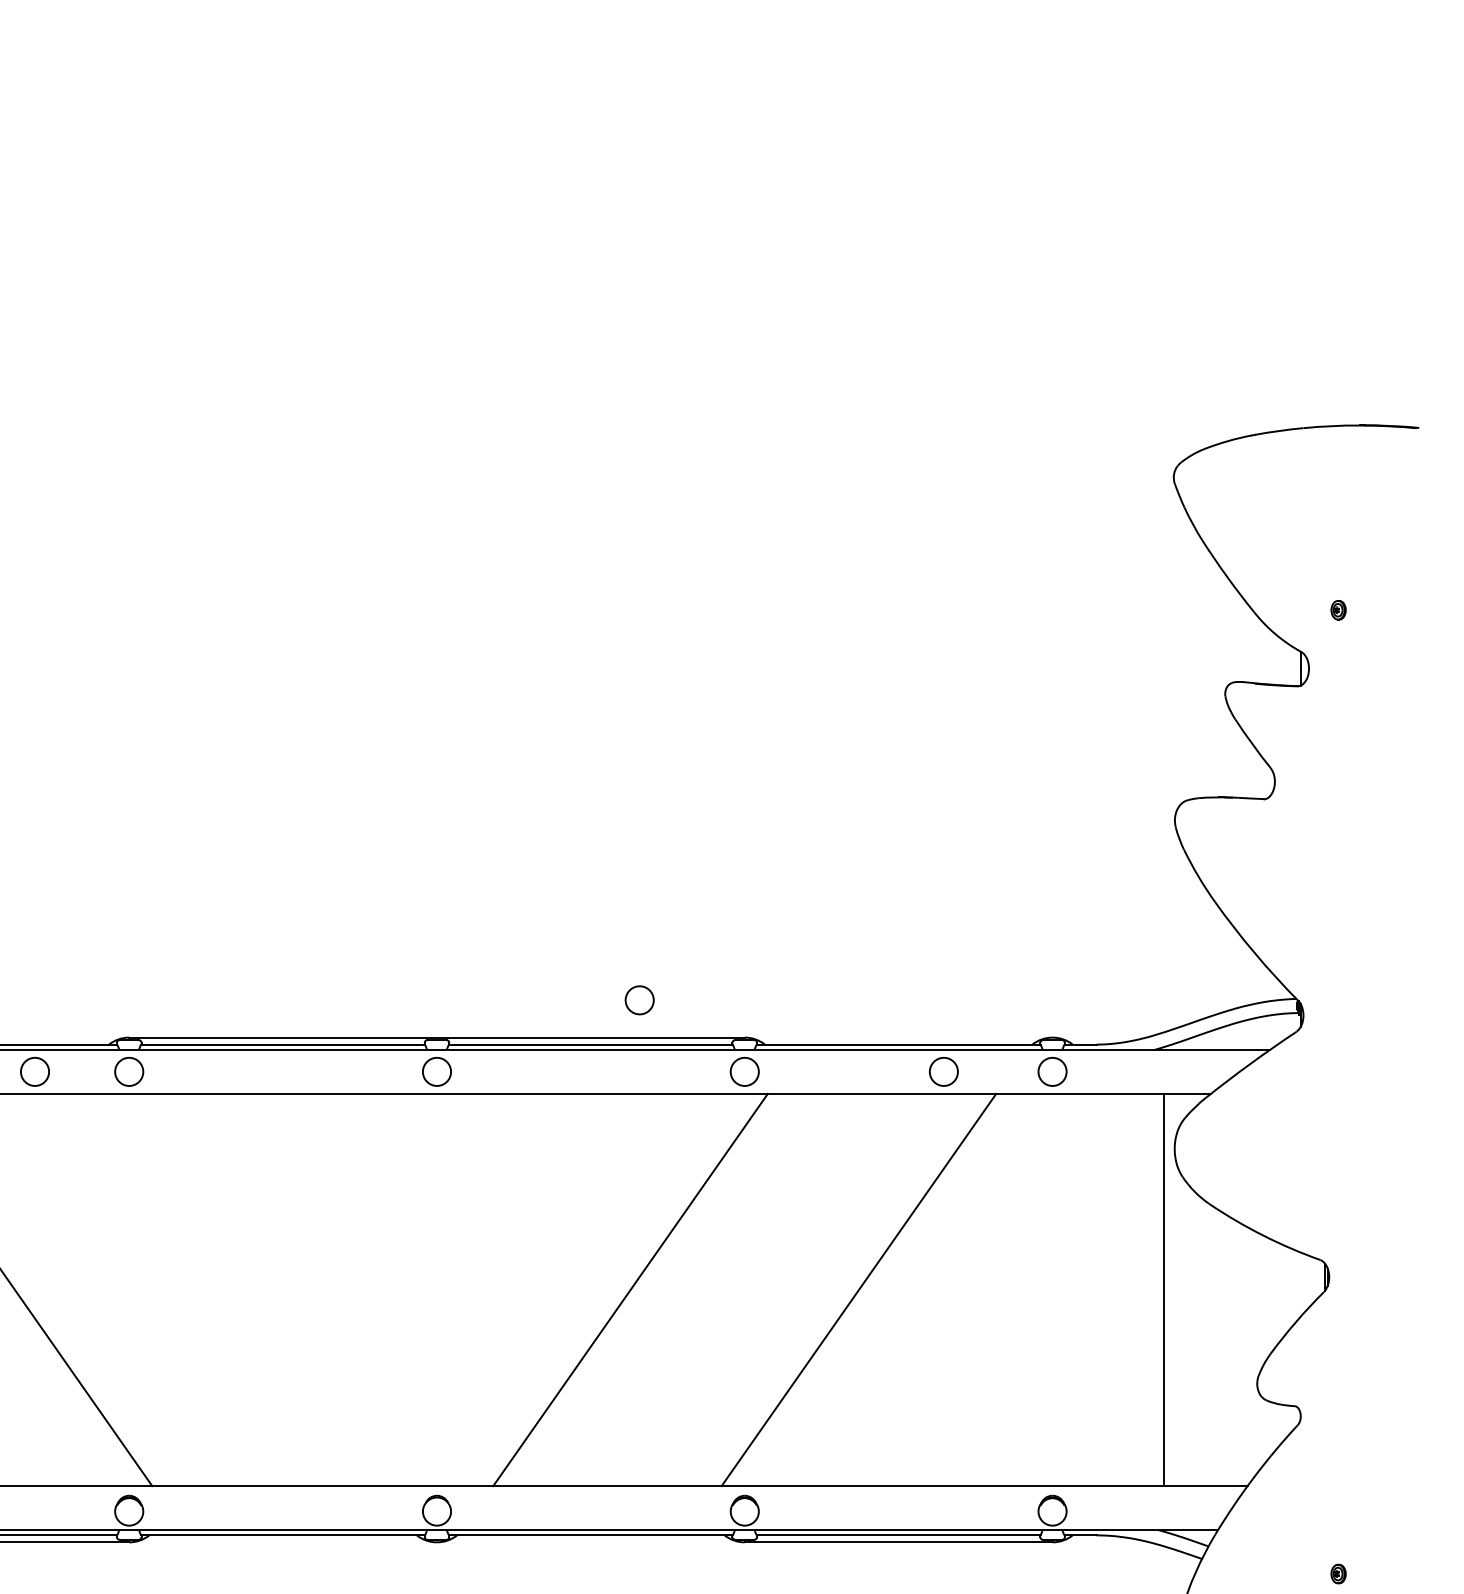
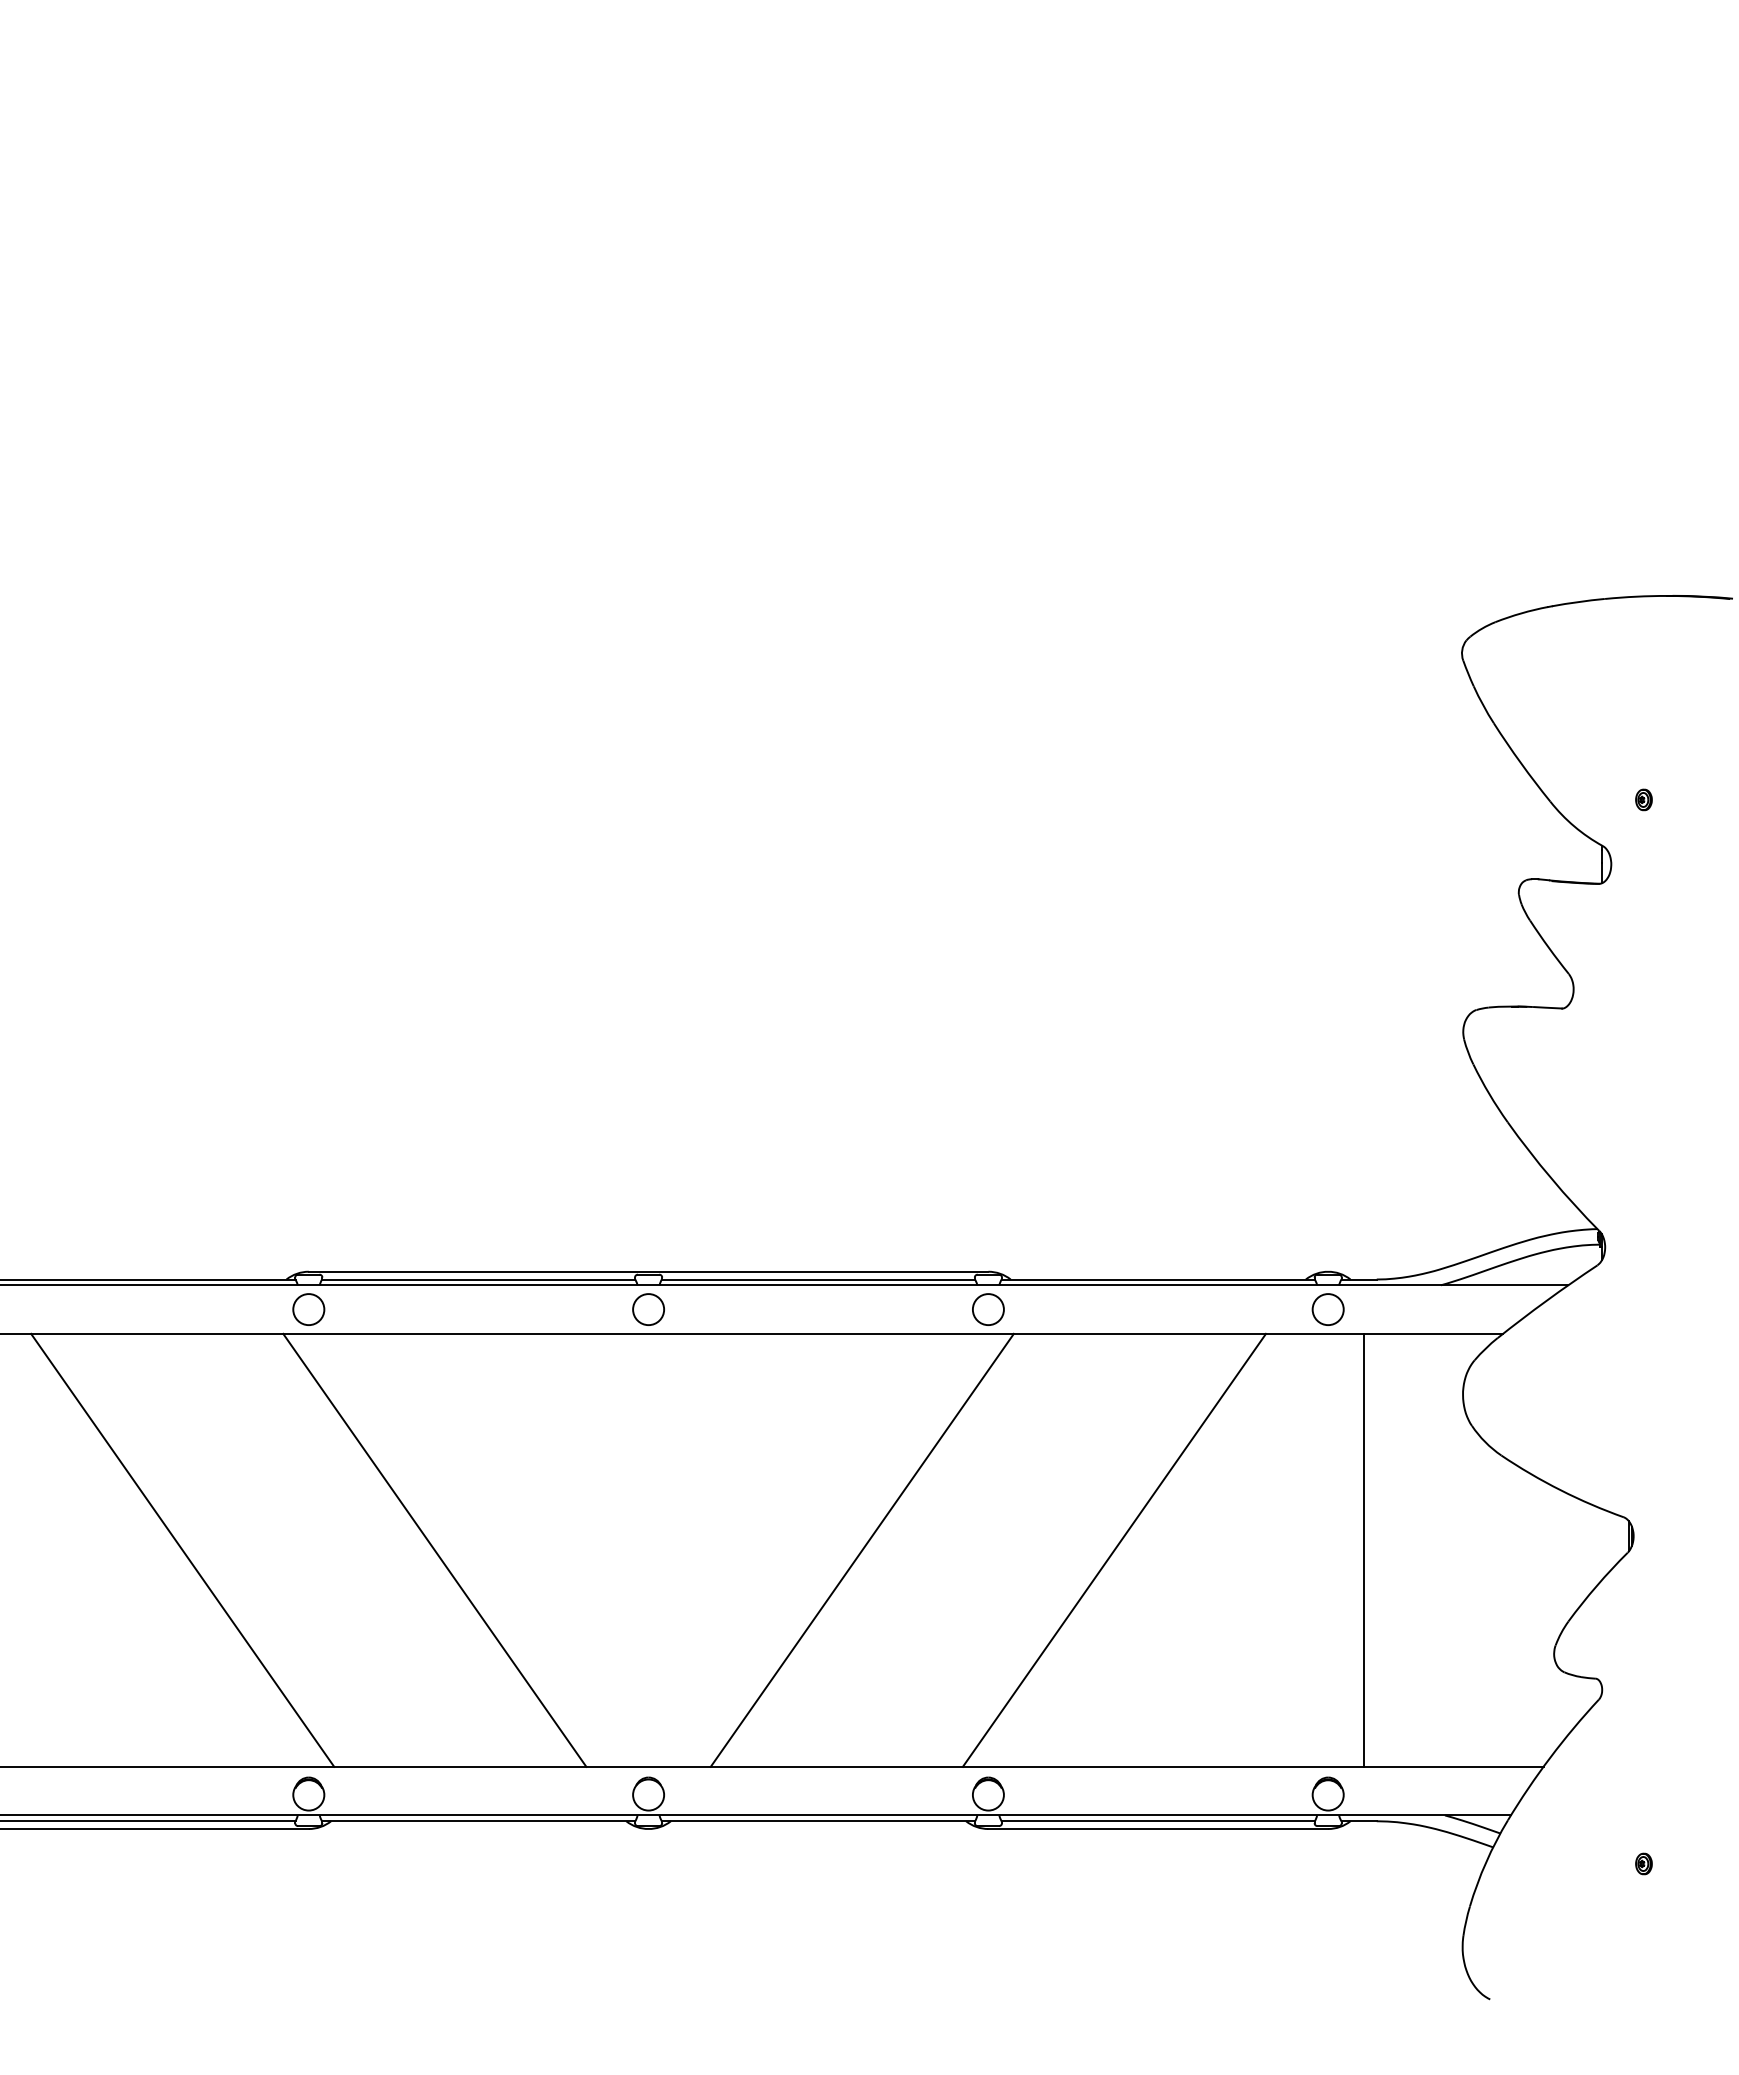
circle: (639, 1000) -> (872, 1230), removed
circle: (34, 1071) -> (204, 1309), removed
circle: (943, 1071) -> (1207, 1309), removed
line: (243, 1289) -> (434, 1549), added
line: (1164, 1289) -> (1364, 1549), moved

